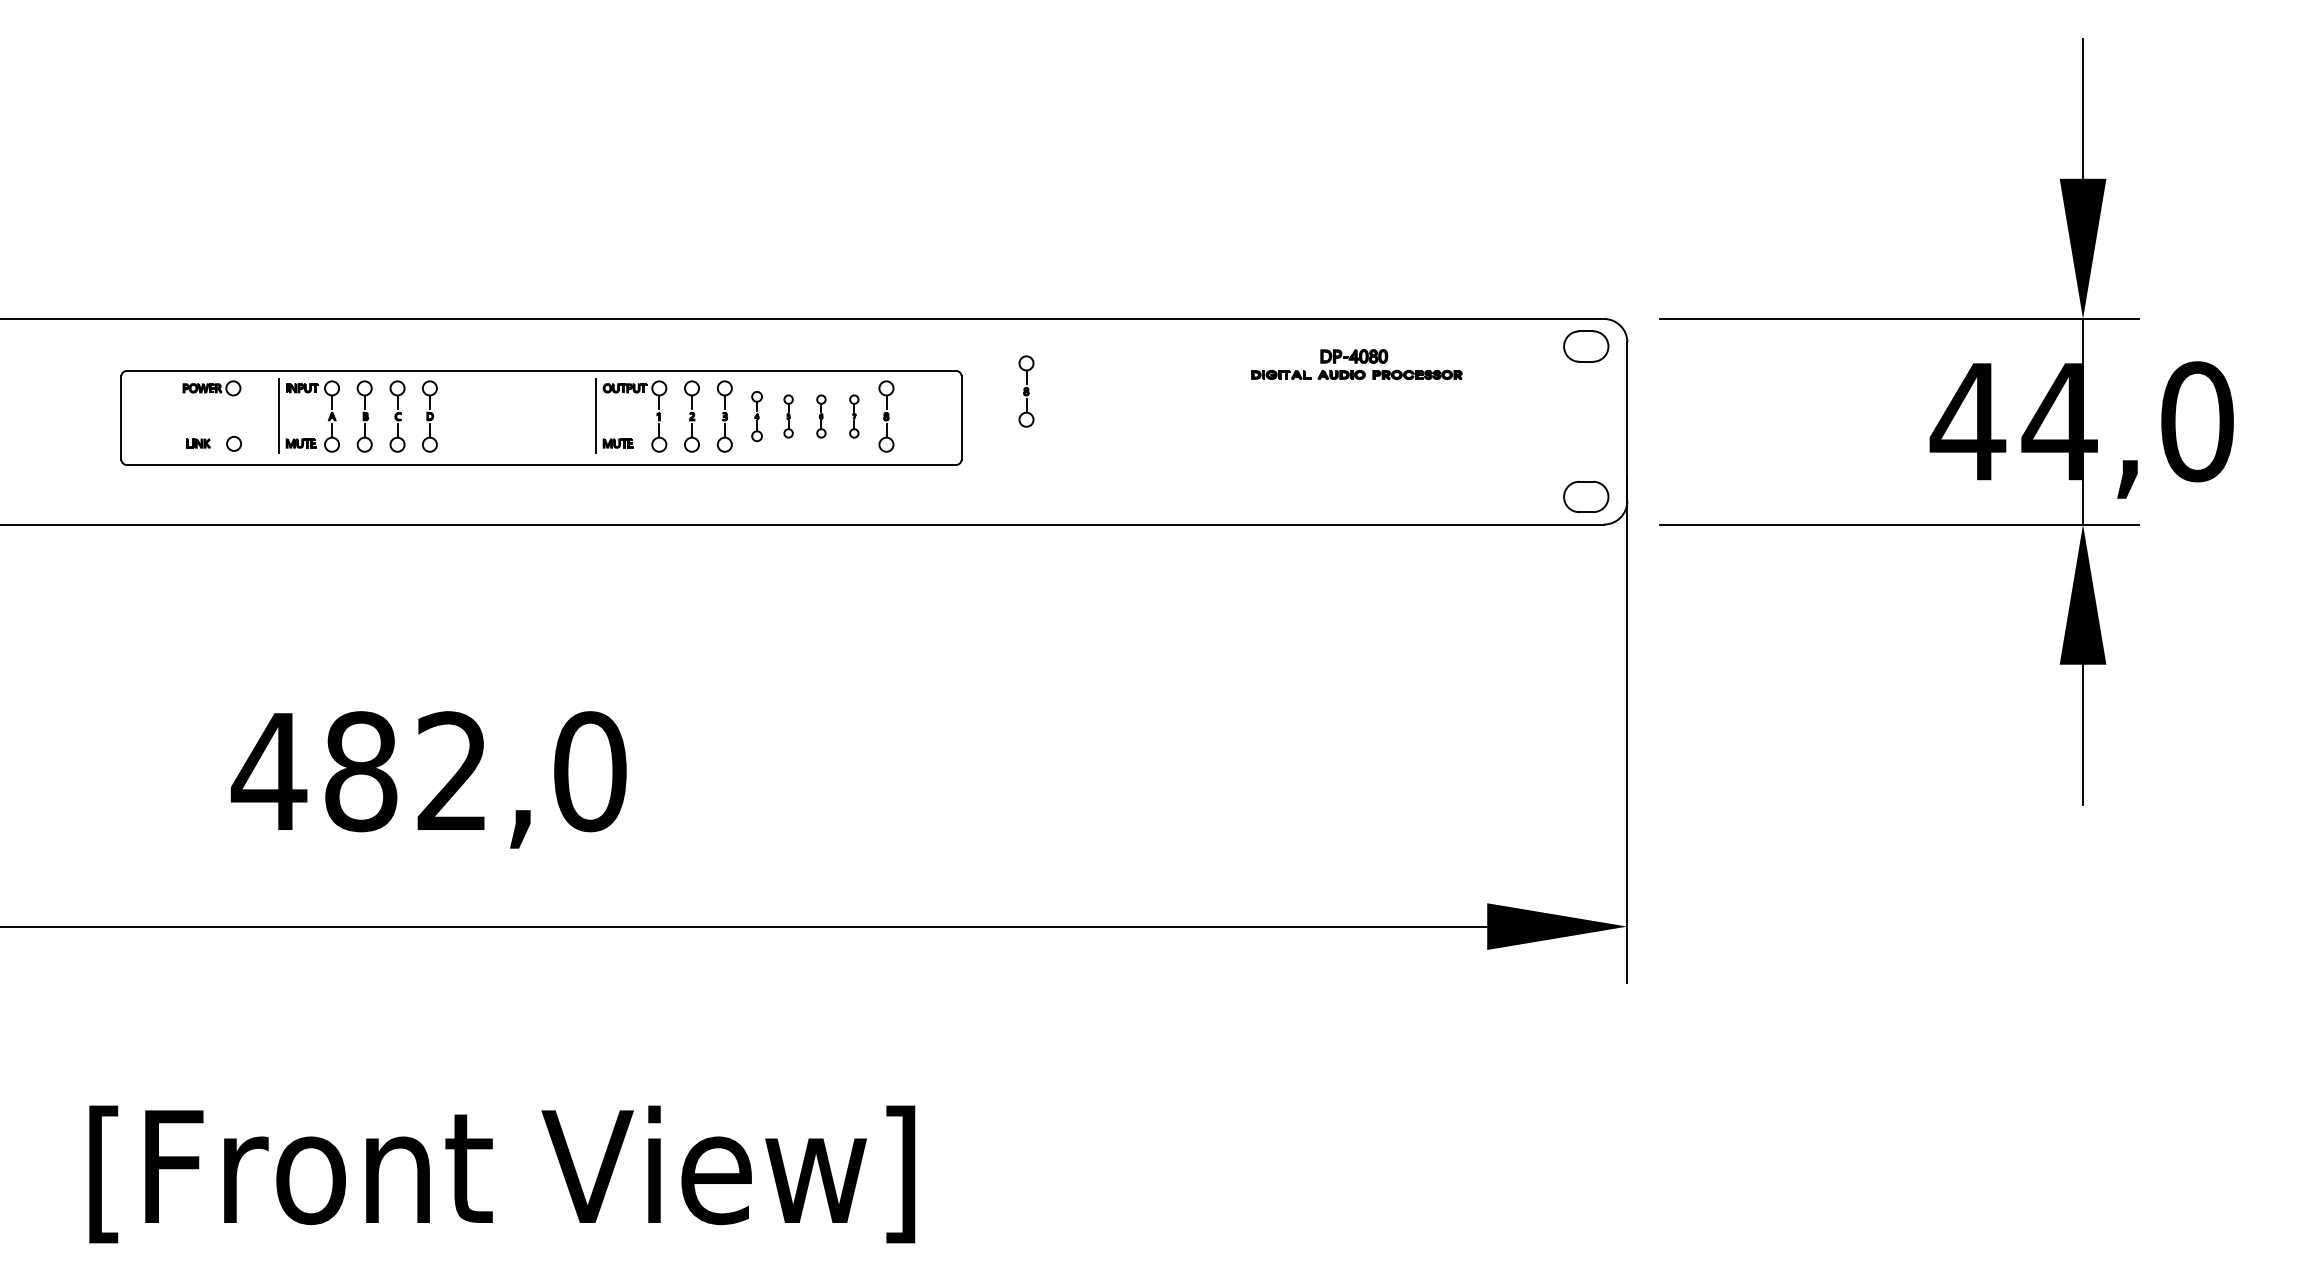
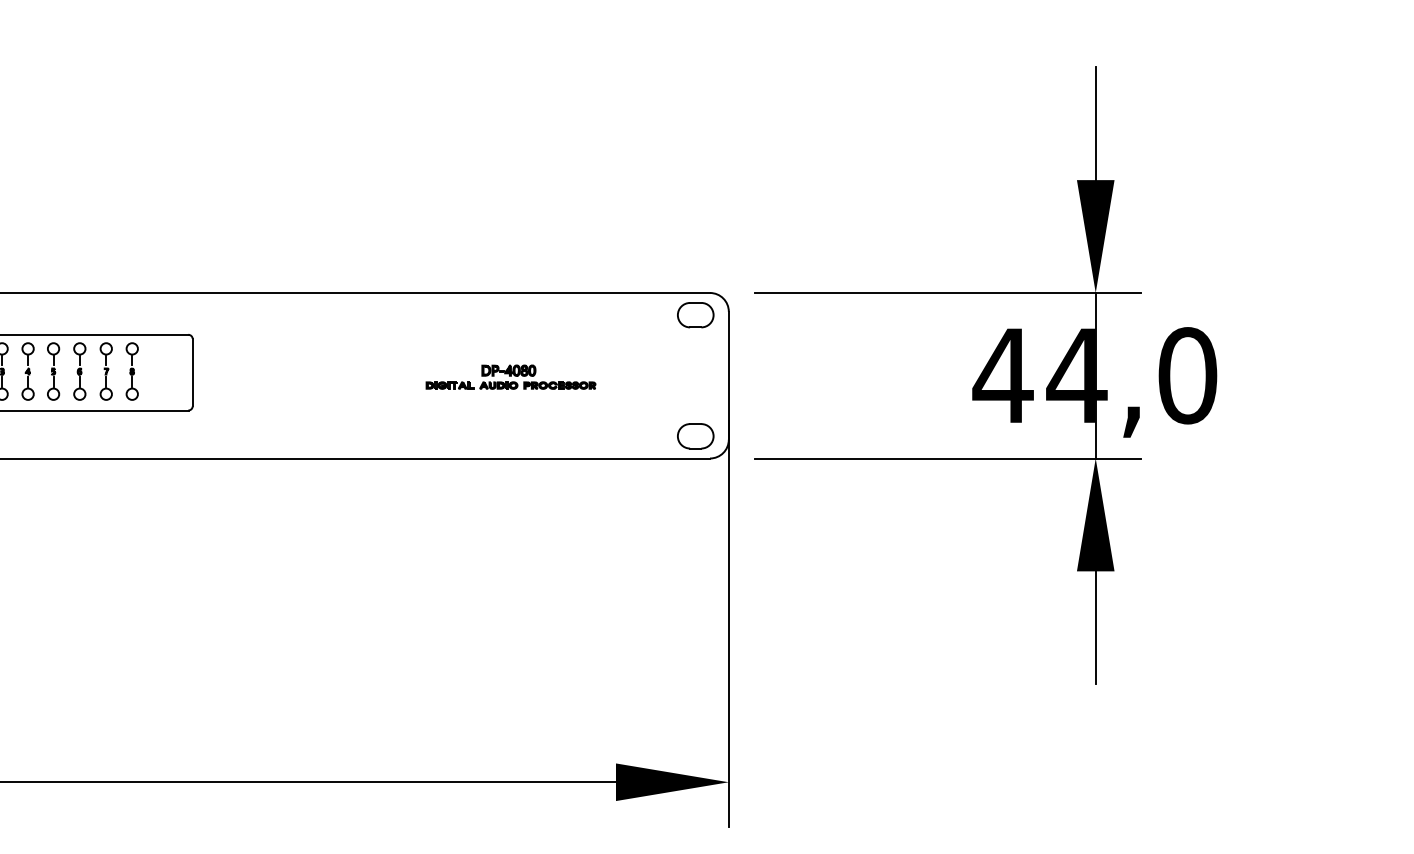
part: (1356, 364) -> (510, 377), moved
part: (1026, 391) -> (245, 351), removed
part: (756, 416) -> (27, 371), size x1.43
part: (788, 416) -> (53, 371), size x1.67
part: (821, 416) -> (79, 371), size x1.67
part: (854, 416) -> (106, 371), size x1.67

